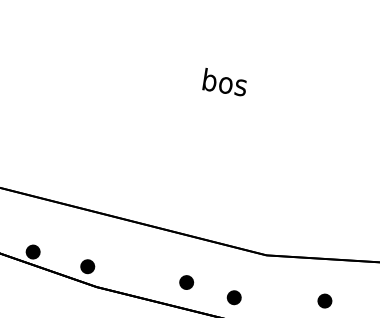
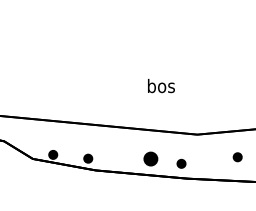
text: (225, 81) -> (161, 85), moved
part: (186, 281) -> (150, 158), size x1.6

